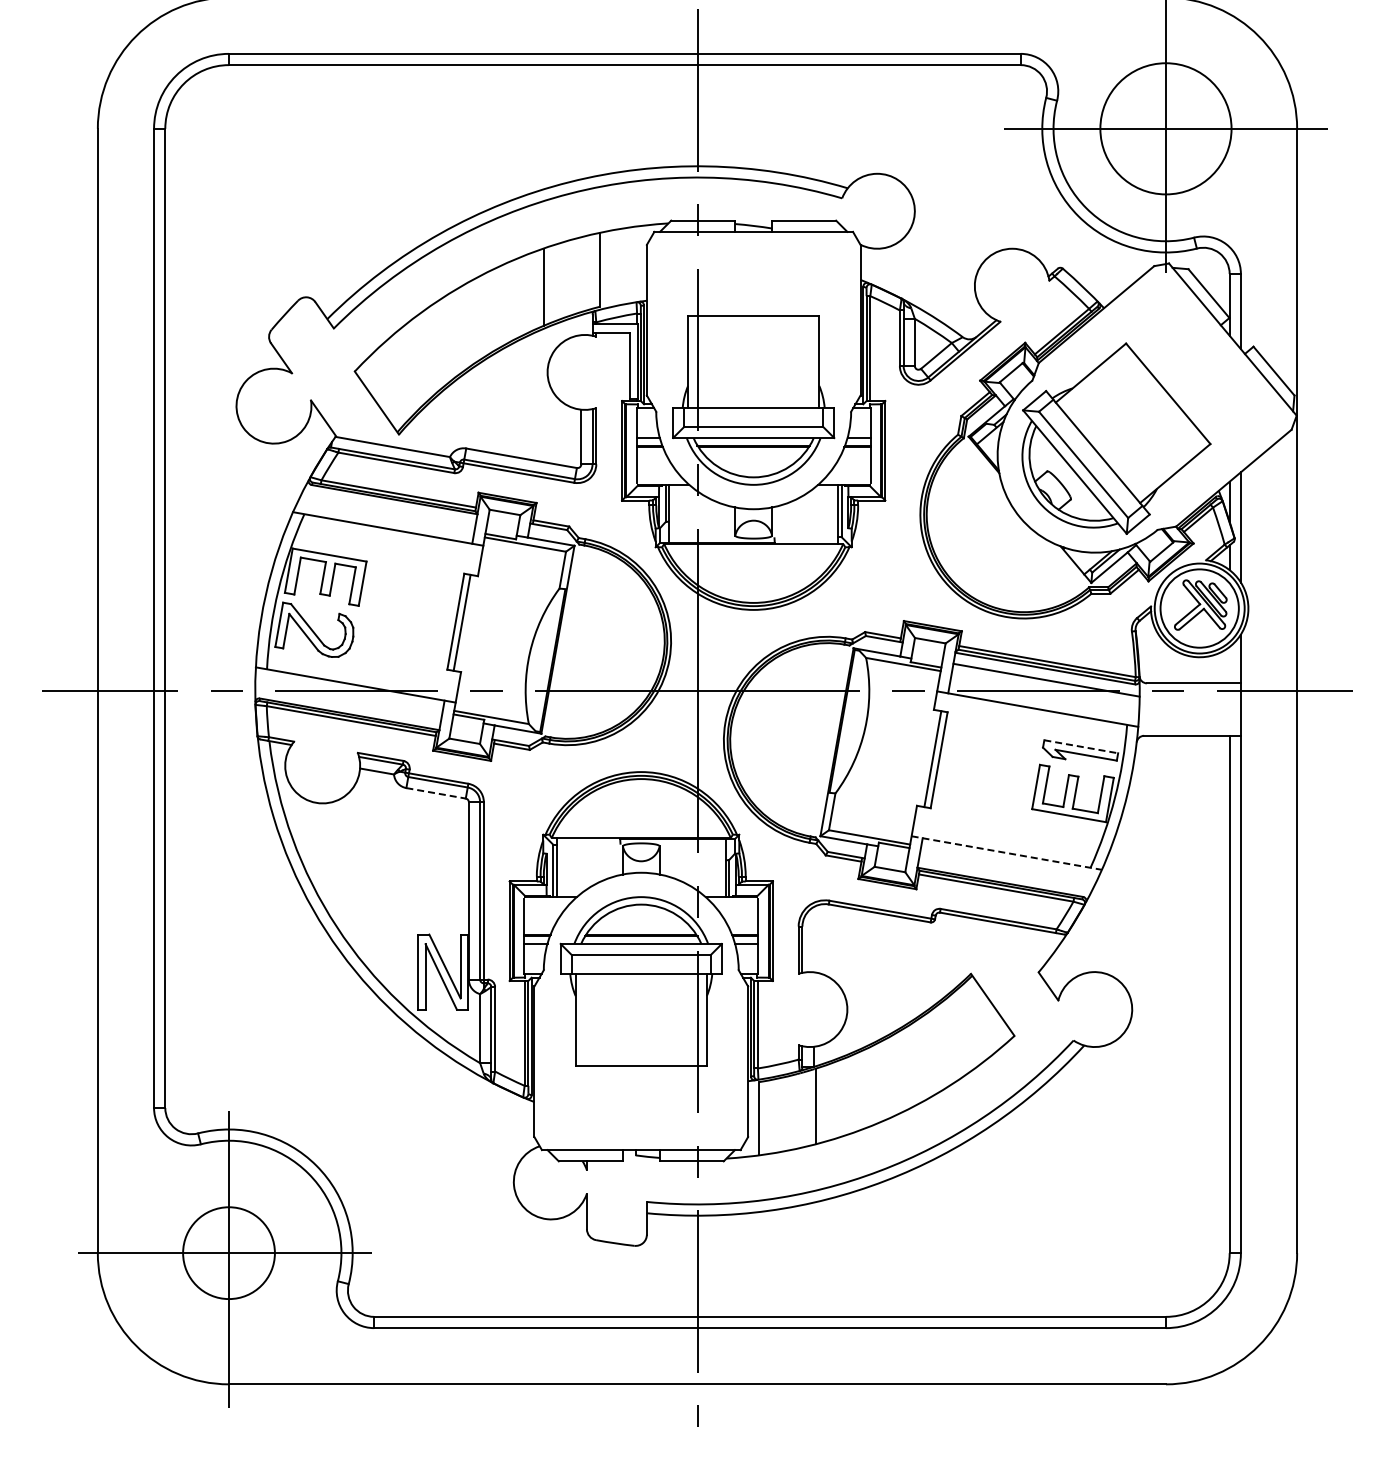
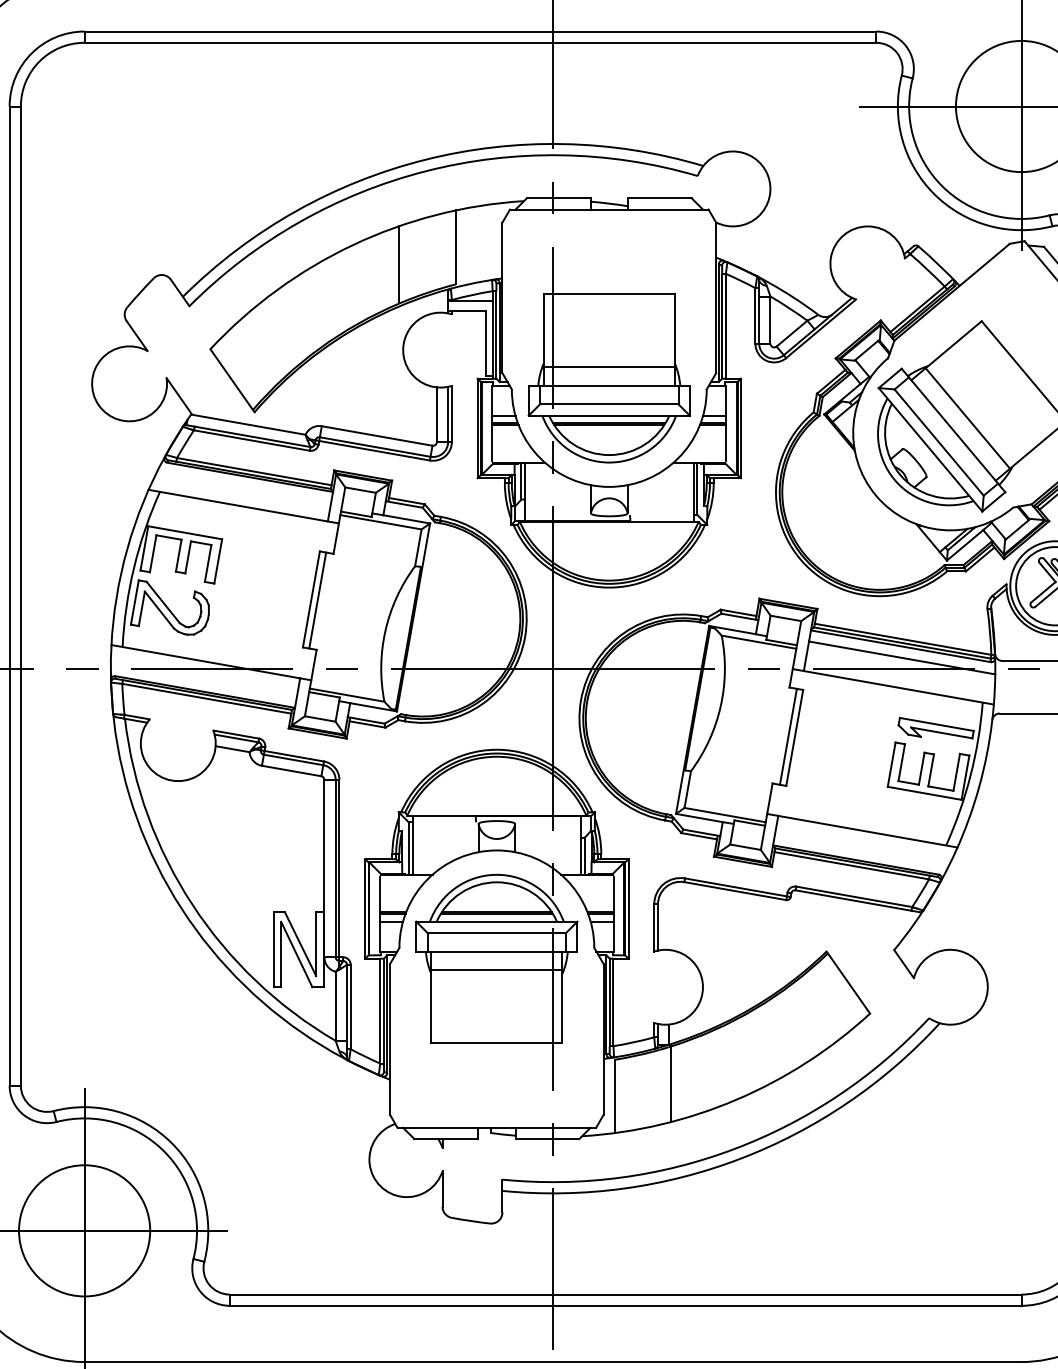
line: (753, 389) -> (609, 367), added
line: (1112, 440) -> (968, 418), added
line: (1081, 746) -> (937, 724), dashed -> solid
line: (436, 793) -> (292, 771), dashed -> solid
line: (1006, 853) -> (862, 831), dashed -> solid
line: (640, 992) -> (496, 970), added
circle: (228, 1252) -> (84, 1230), size x1.43

